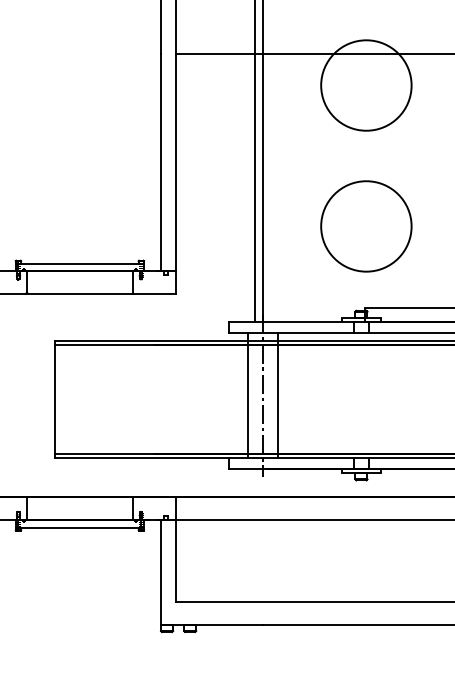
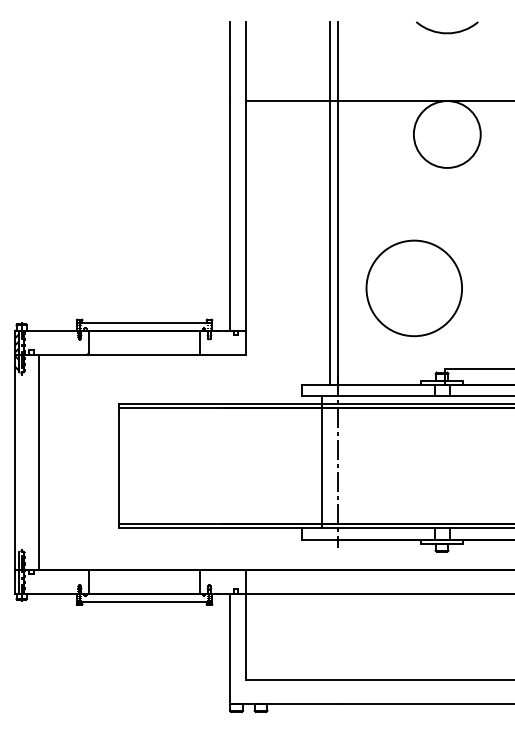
circle: (366, 85) -> (447, 134), size x0.7
circle: (365, 226) -> (413, 288), moved
line: (277, 394) -> (353, 461), removed

